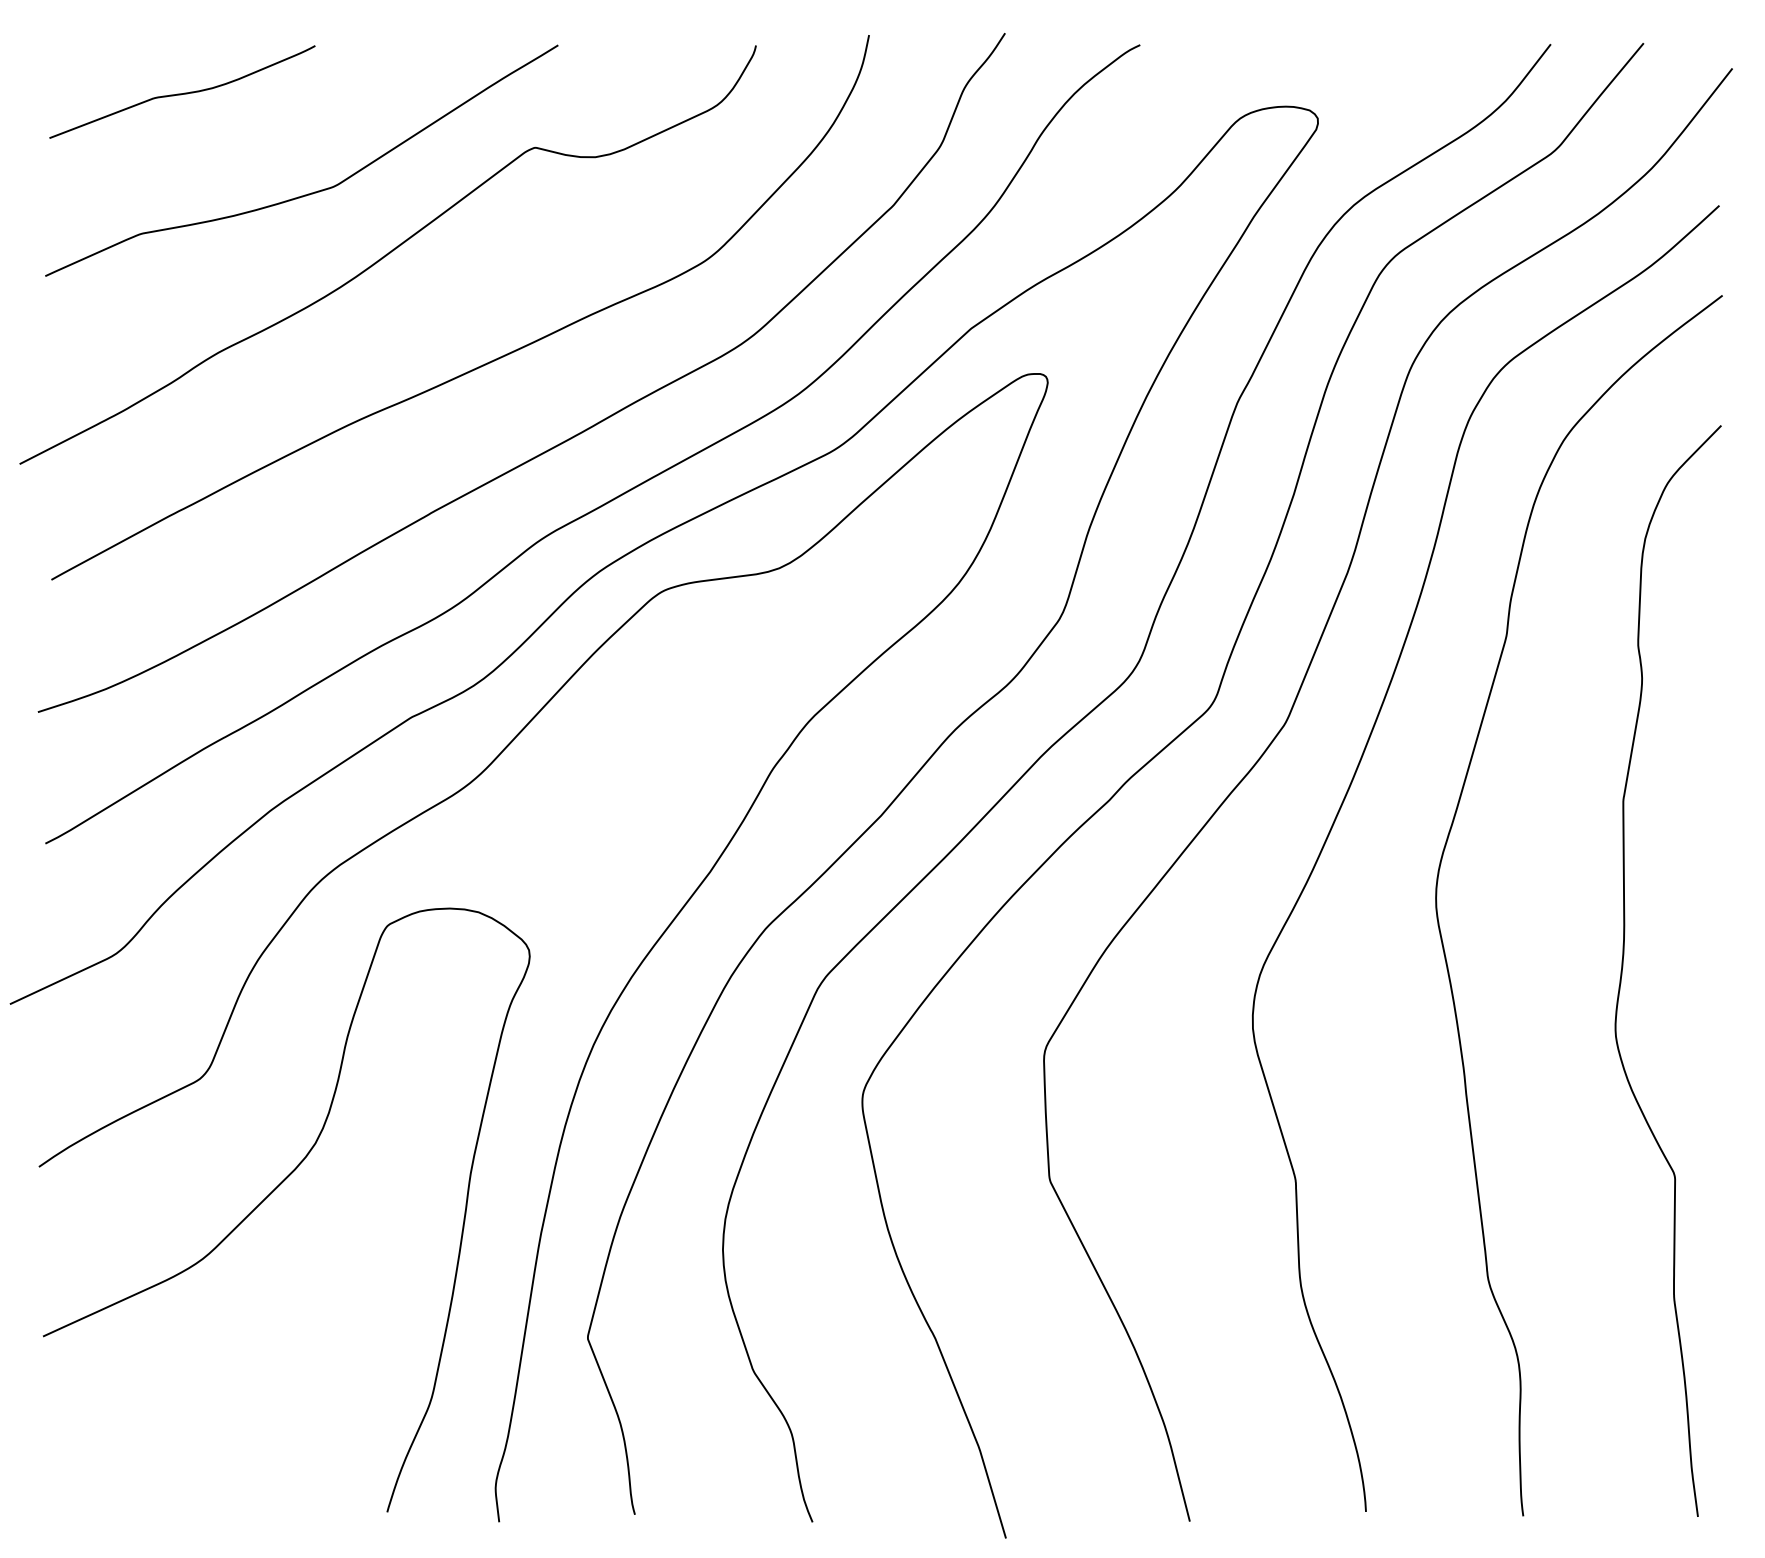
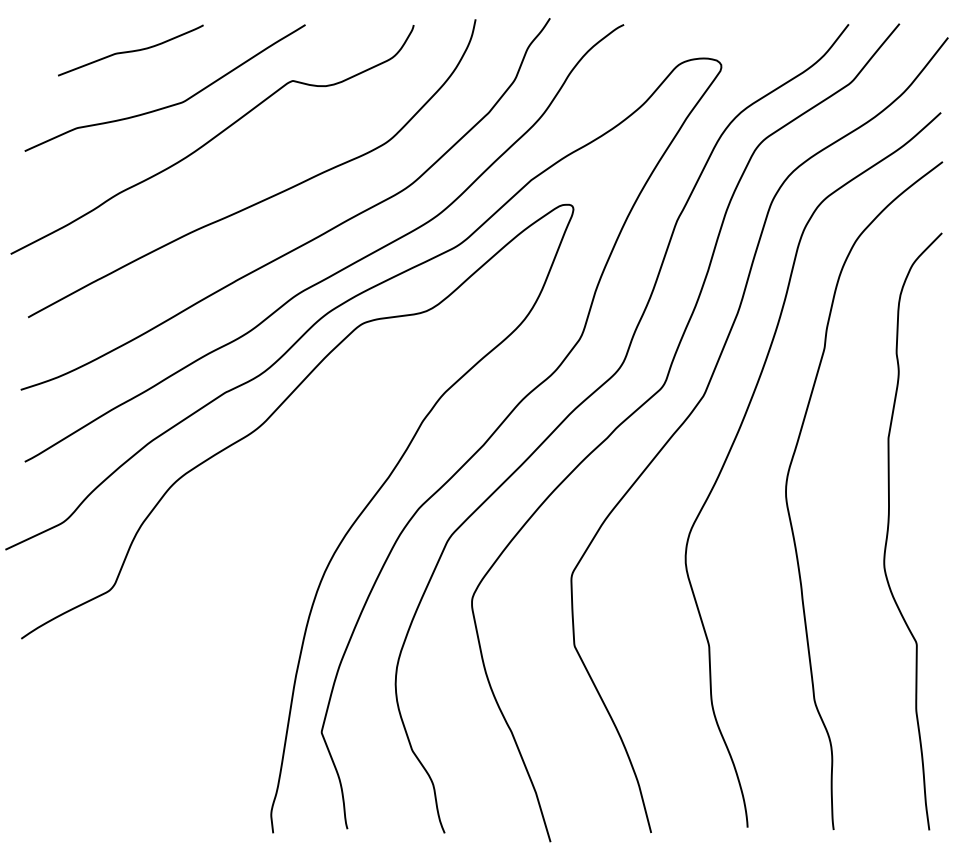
curve: (181, 92) -> (130, 50), moved
curve: (273, 1193) -> (149, 653), removed

